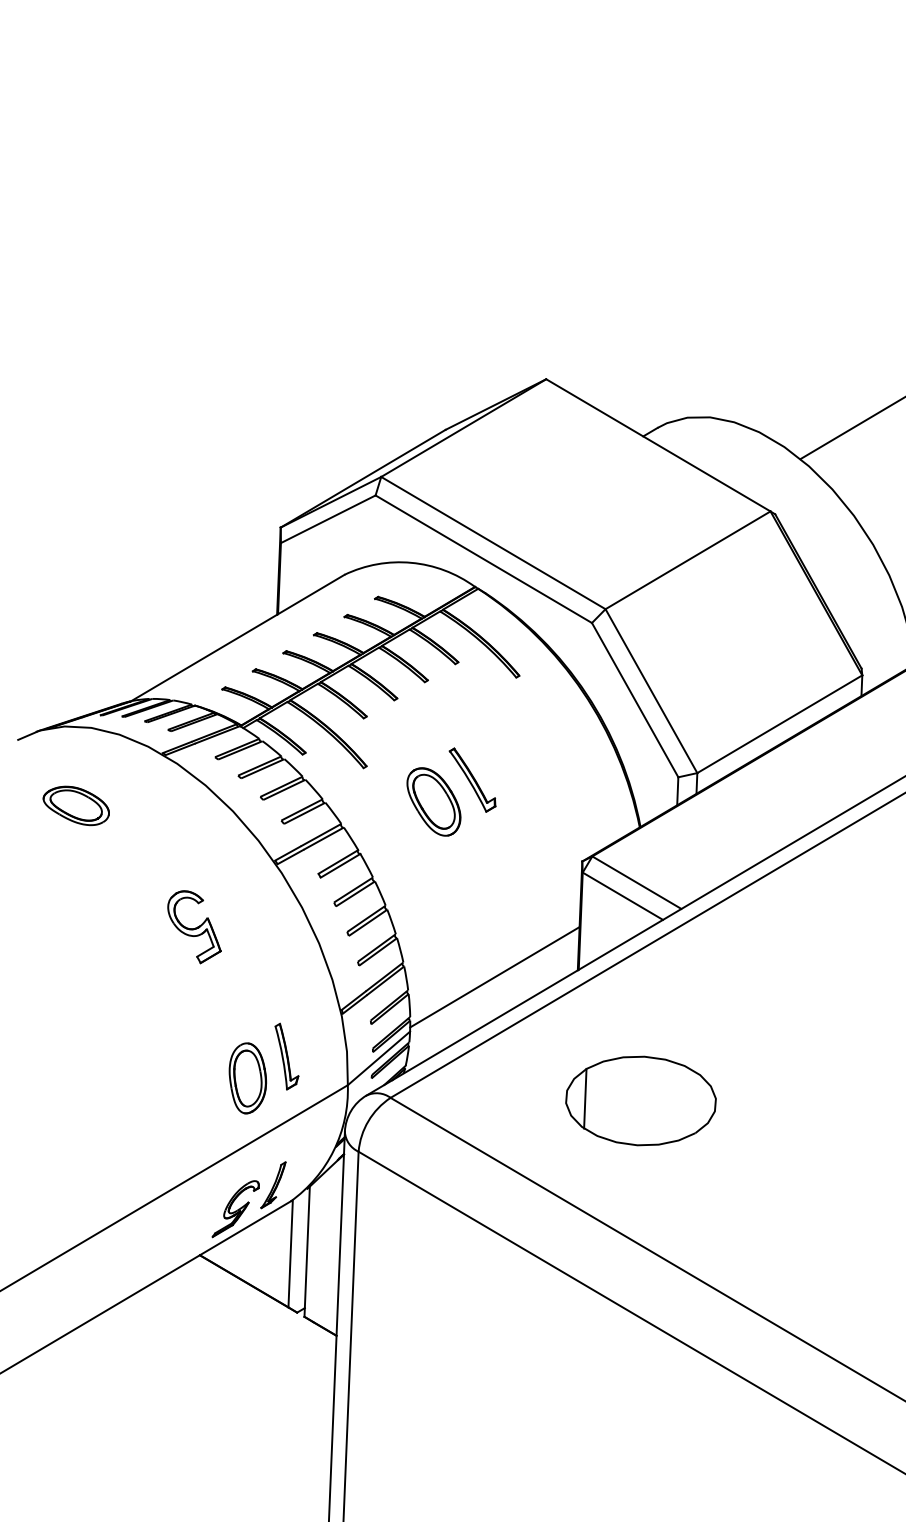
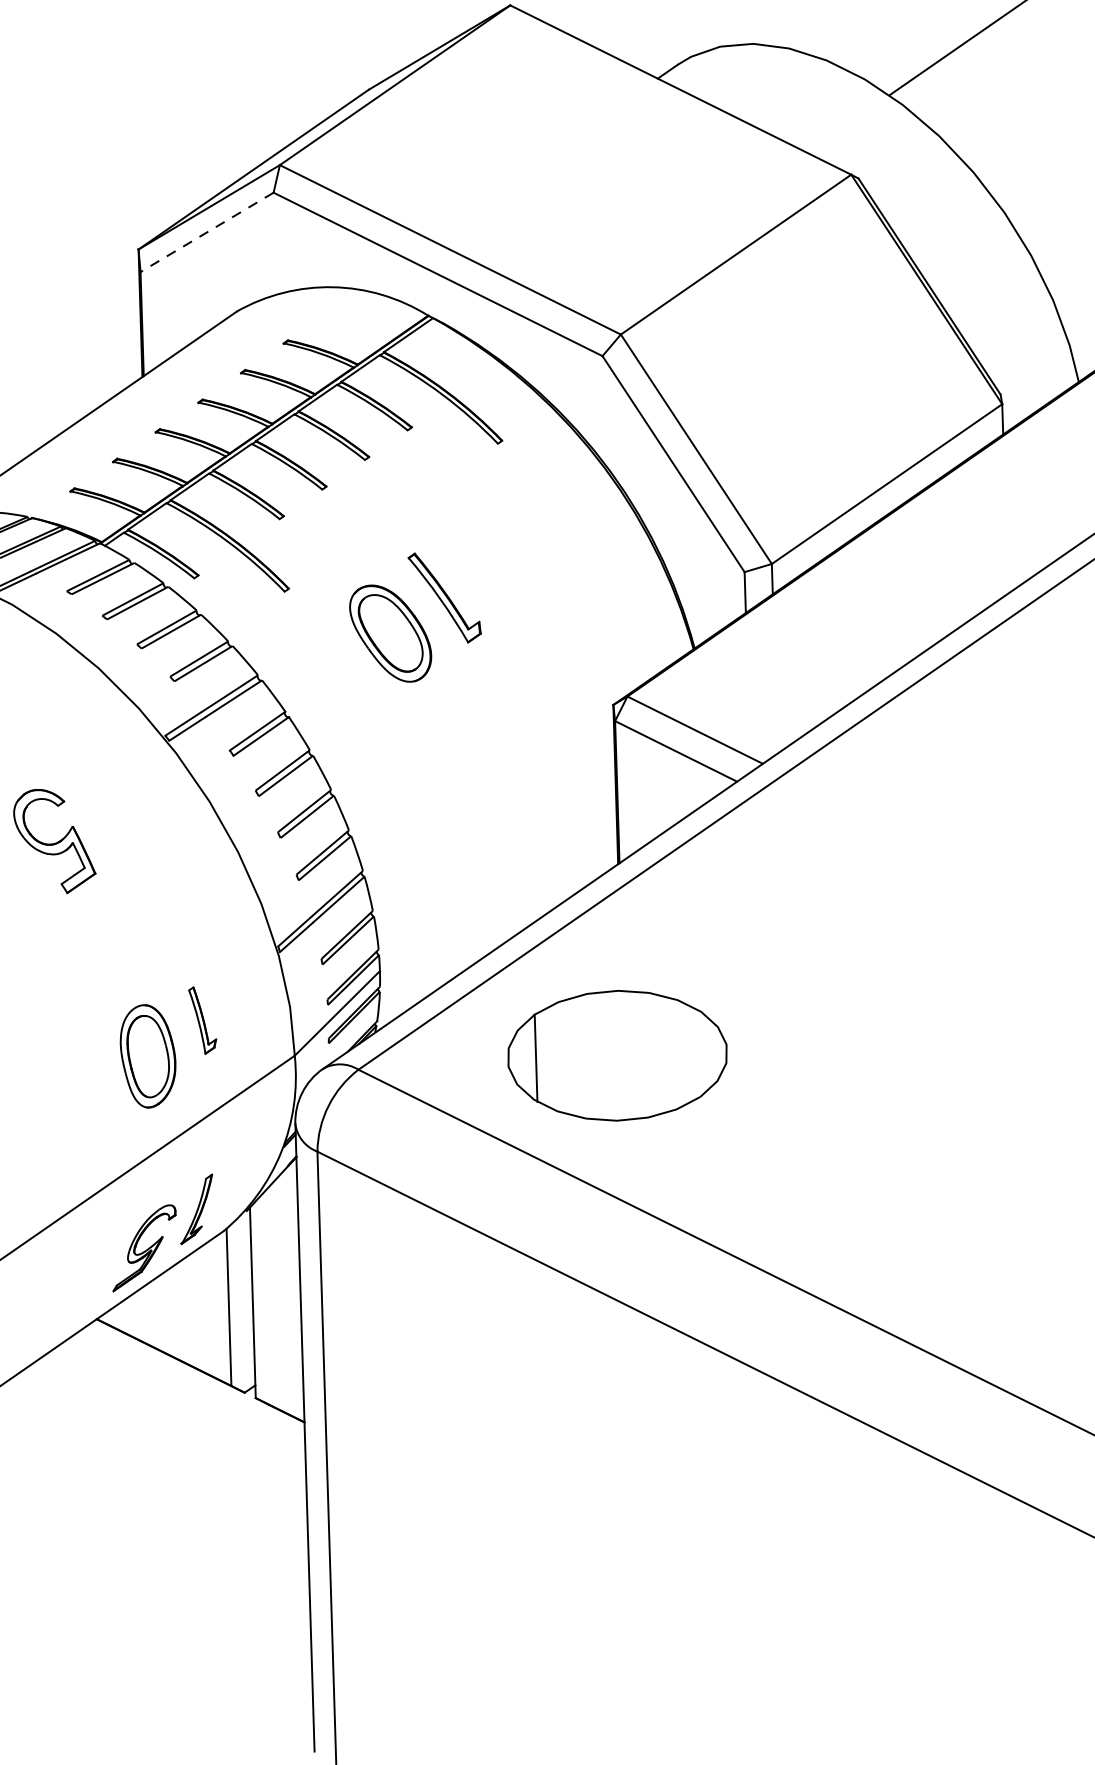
line: (328, 519) -> (207, 232), solid -> dashed
line: (494, 977) -> (497, 883), removed
part: (286, 1056) -> (202, 1020), size x0.7
part: (640, 1100) -> (616, 1055), moved

